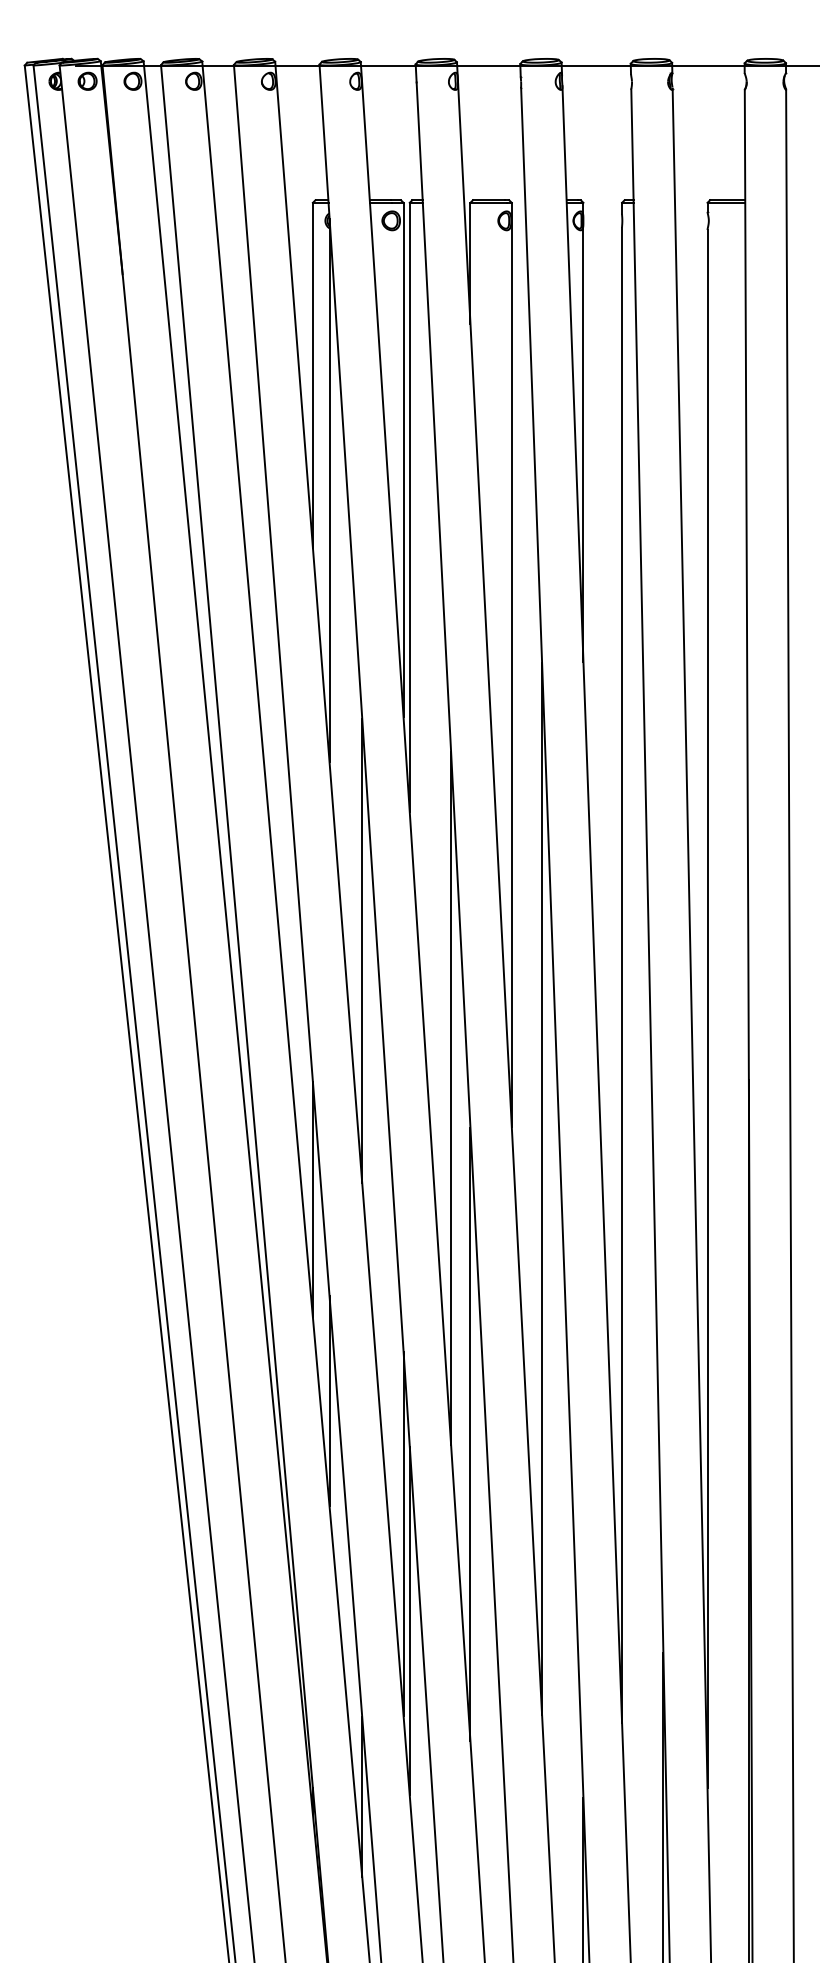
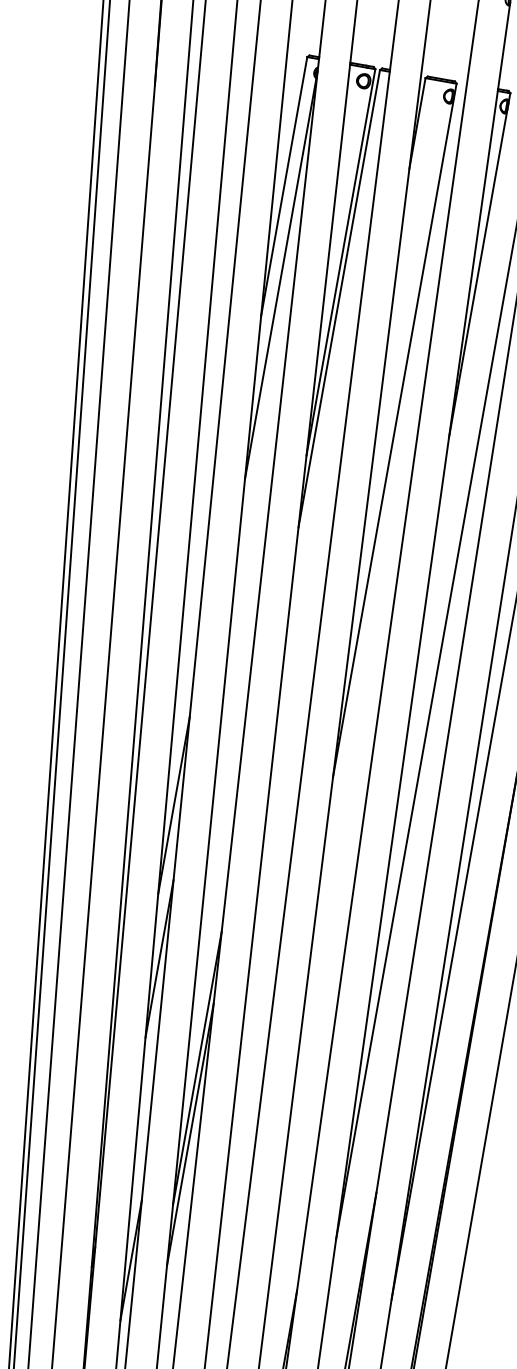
line: (362, 950) -> (244, 625), removed
line: (451, 1098) -> (291, 748), removed
line: (542, 1188) -> (347, 827), removed
line: (470, 1434) -> (260, 1002), removed

